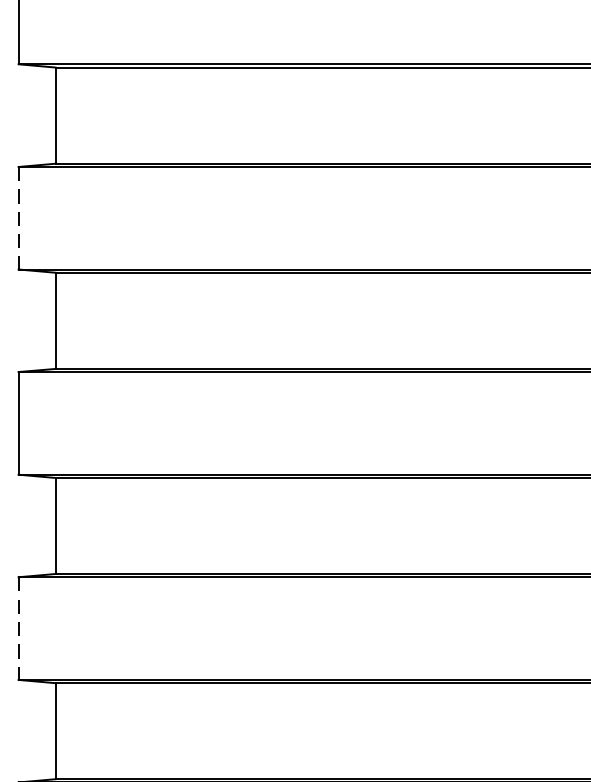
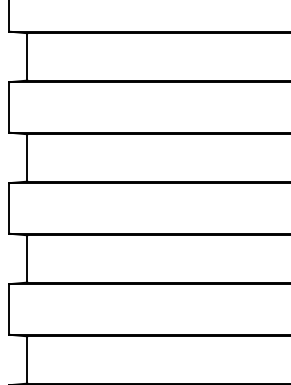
line: (19, 218) -> (9, 107), dashed -> solid
line: (19, 628) -> (9, 309), dashed -> solid

